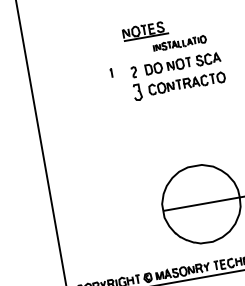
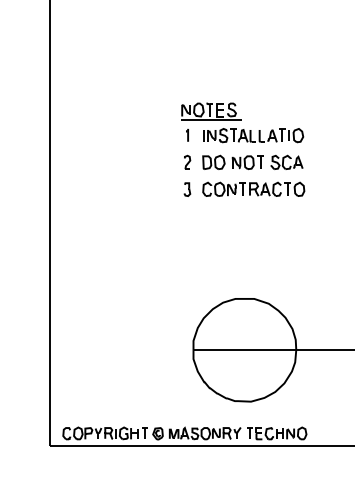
part: (179, 43) -> (253, 135), size x1.43
line: (111, 73) -> (187, 135), moved
part: (137, 92) -> (187, 189), size x0.62

